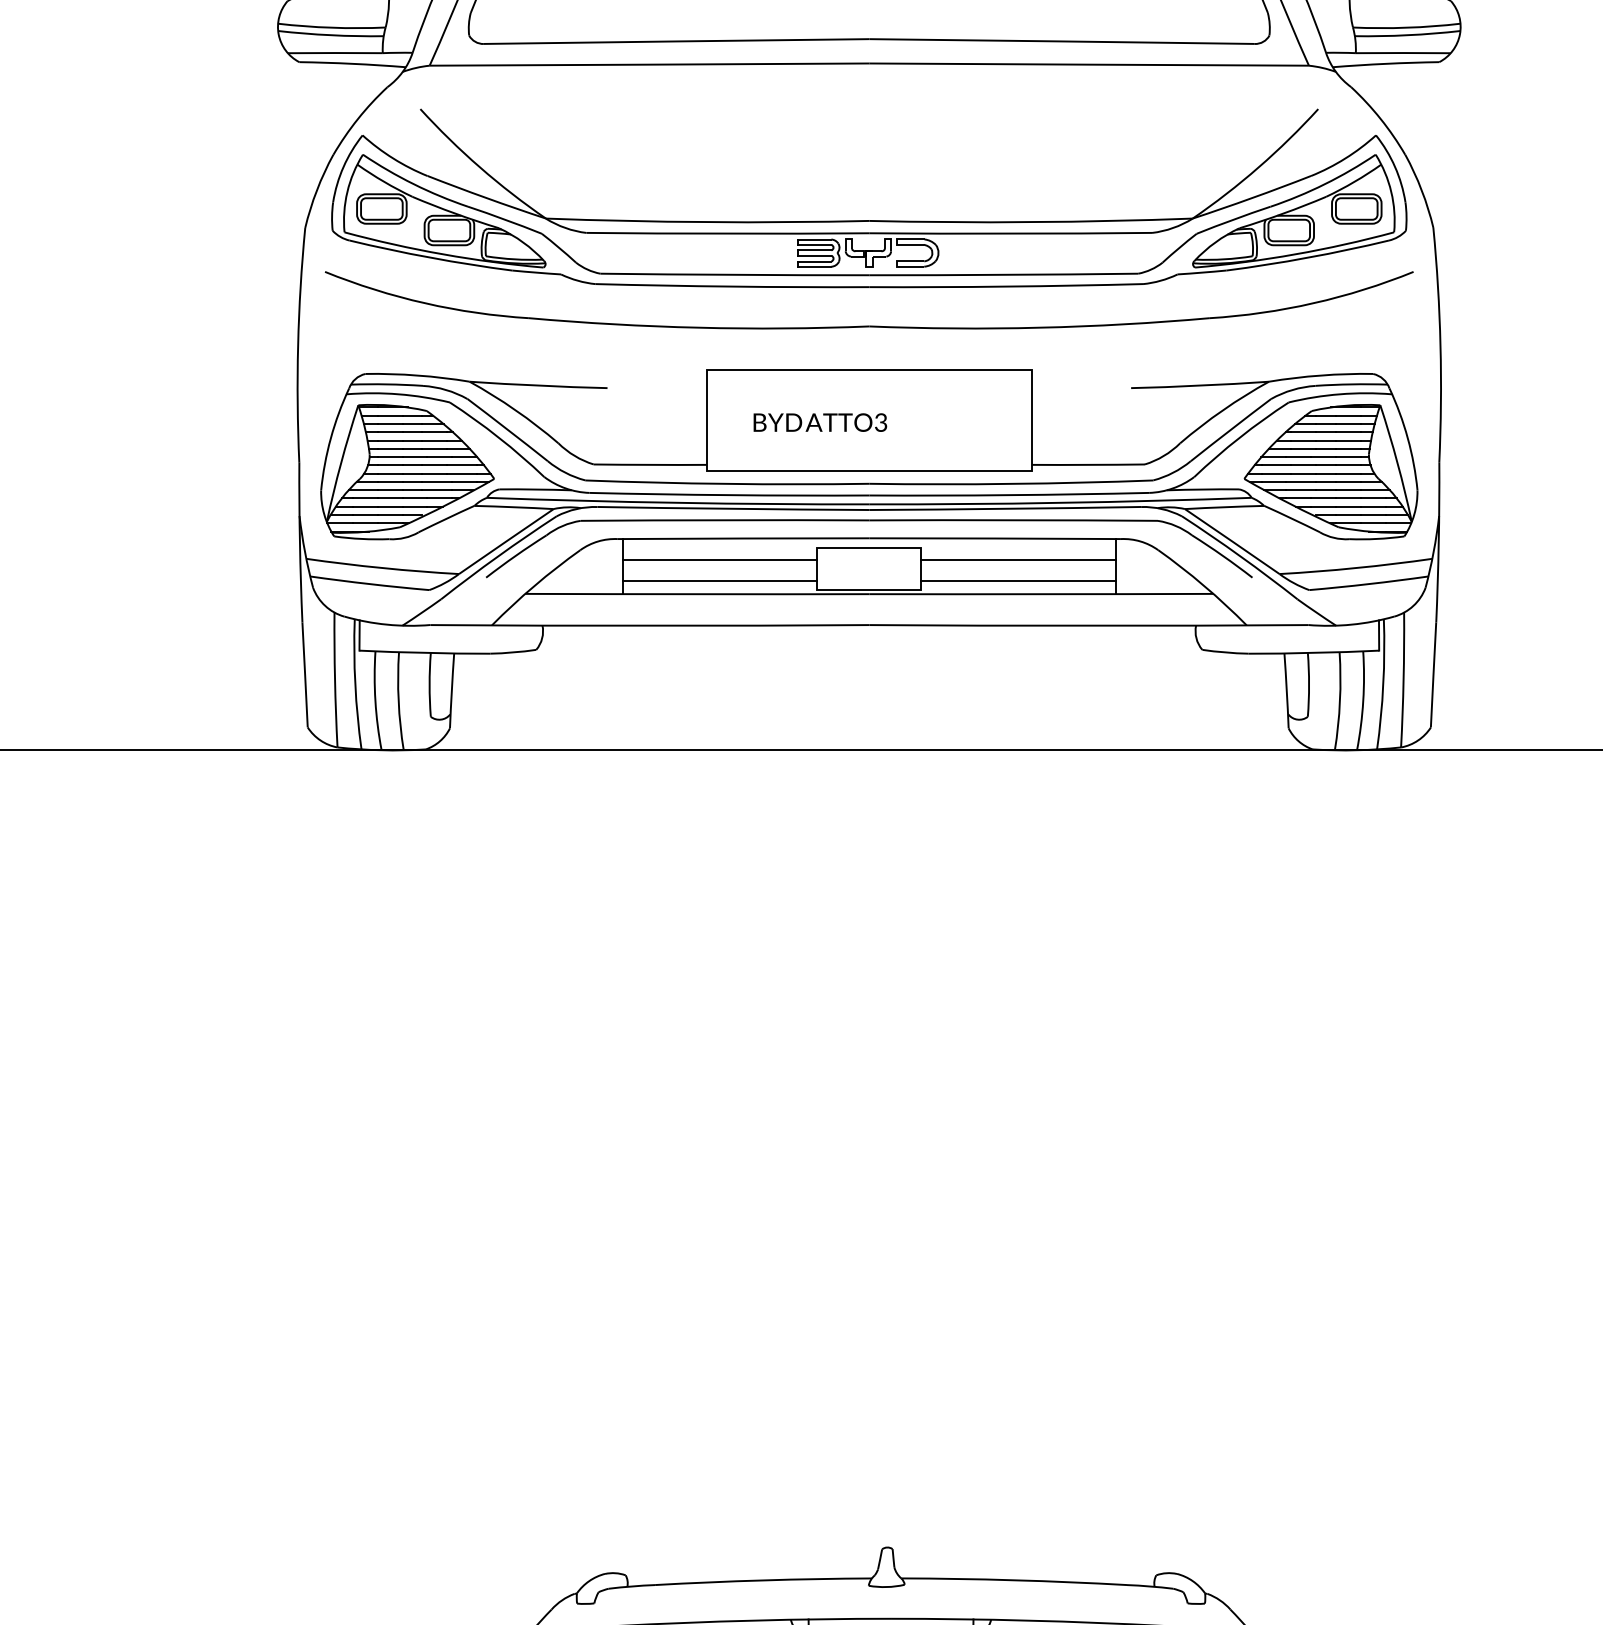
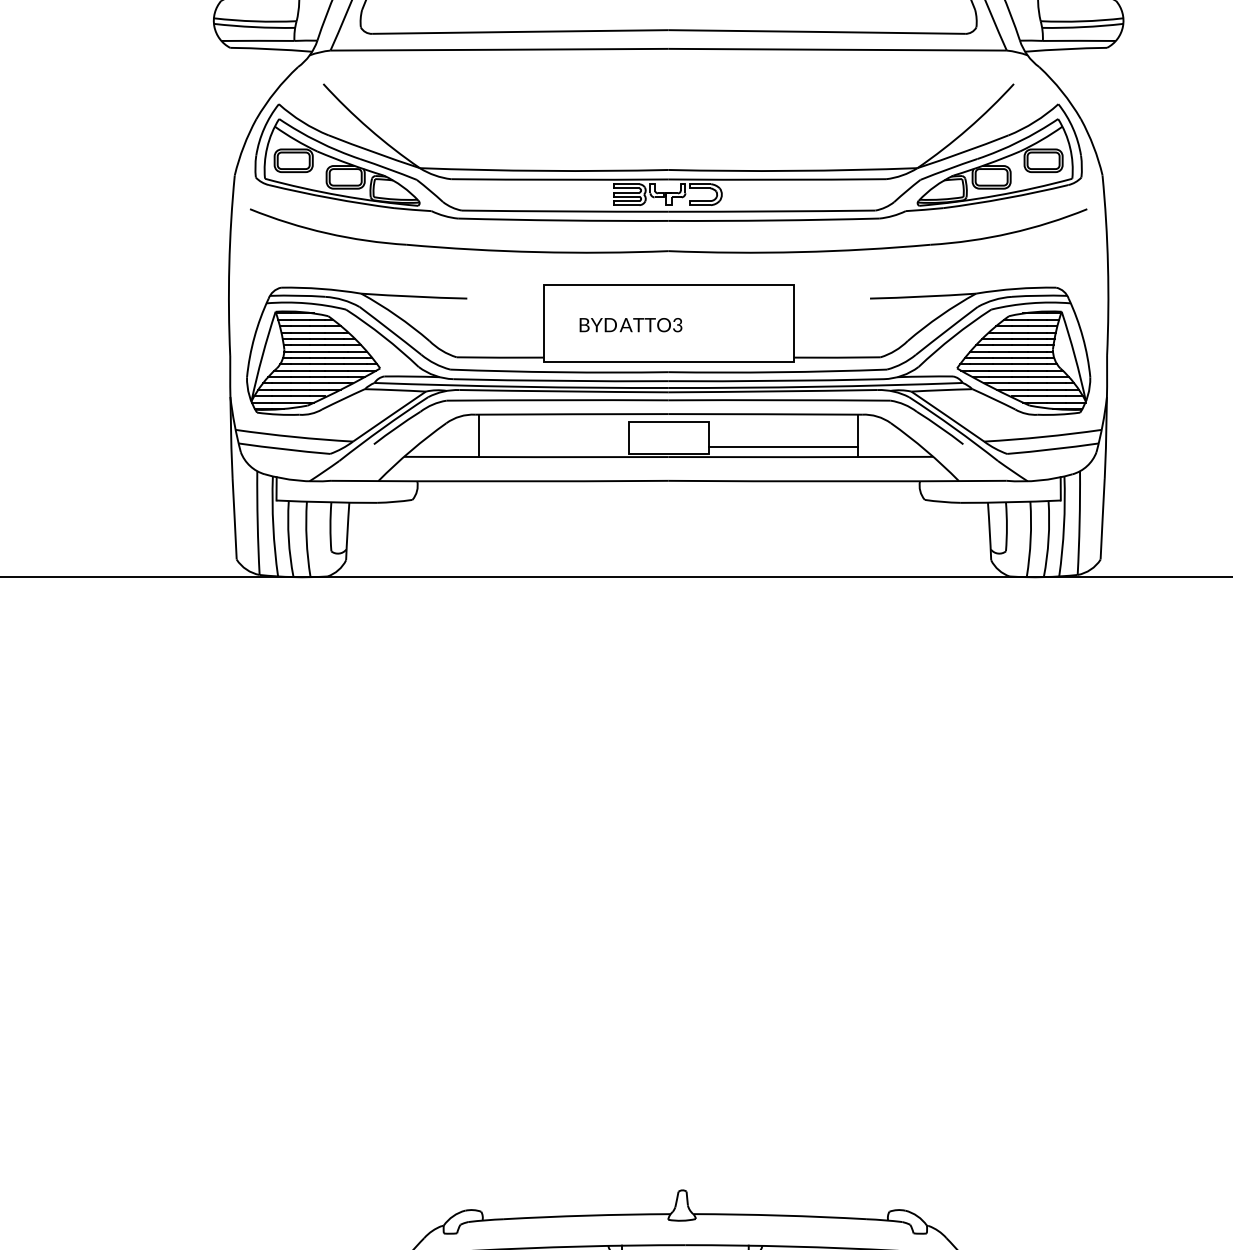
line: (719, 559) -> (553, 430), removed
line: (1018, 559) -> (783, 430), removed
line: (719, 581) -> (553, 447), removed

